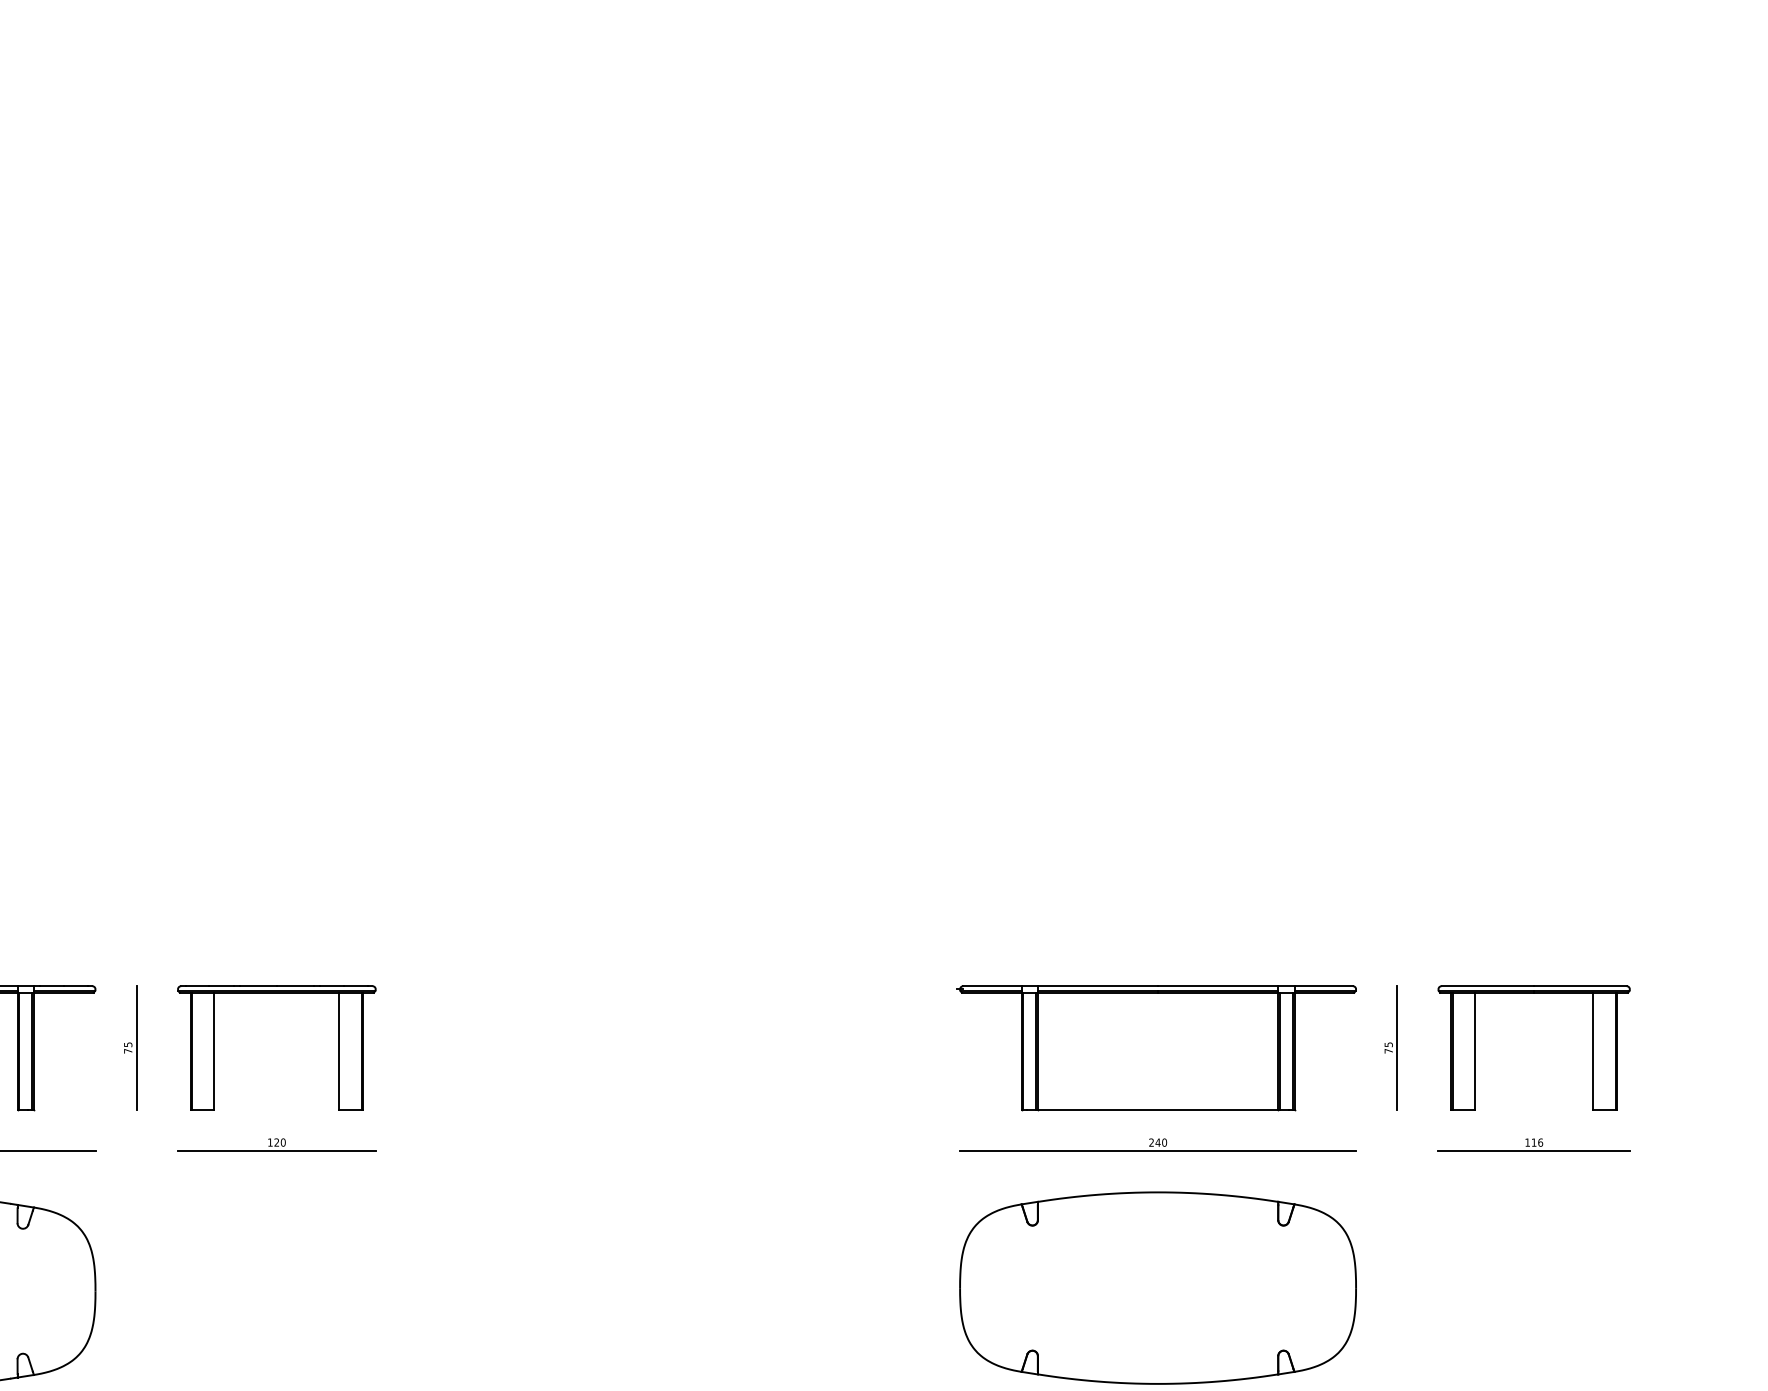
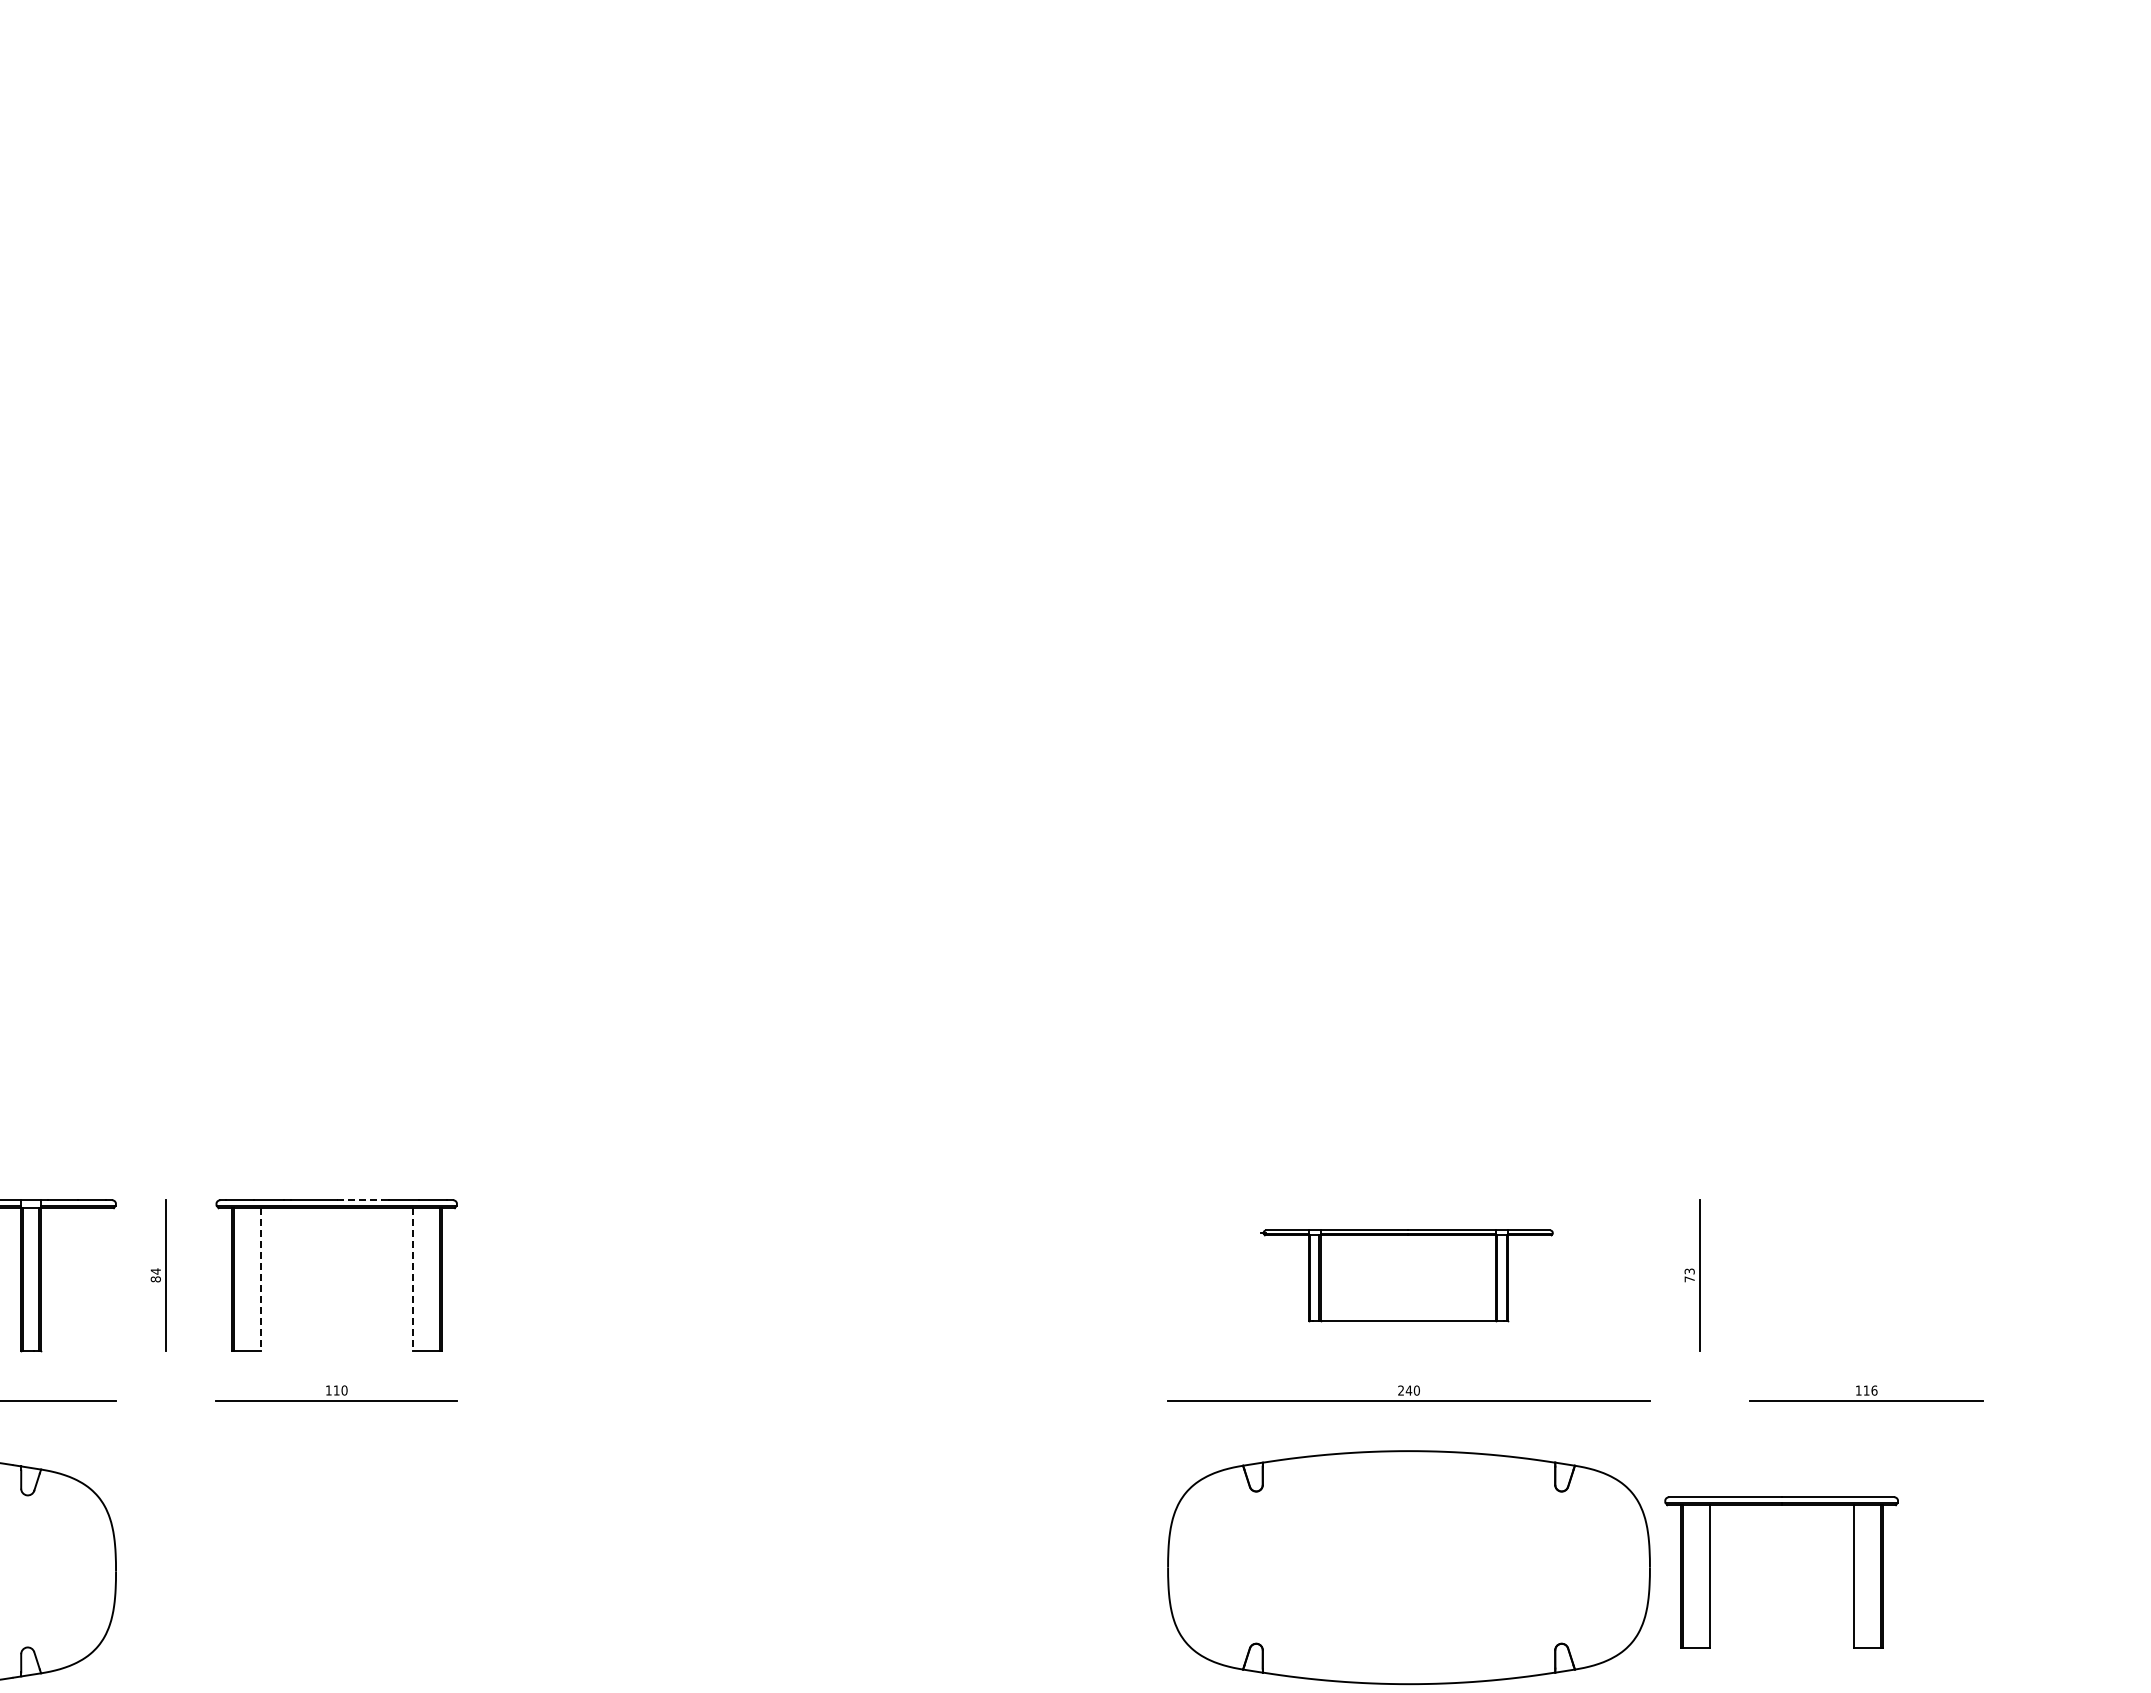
line: (295, 986) -> (359, 1200), solid -> dashed
part: (1534, 992) -> (1781, 1505), moved
text: (1387, 1044) -> (1688, 1271), 75 -> 73
text: (127, 1048) -> (155, 1275), 75 -> 84
part: (1156, 1048) -> (1406, 1275), size x0.6
line: (214, 1051) -> (260, 1279), solid -> dashed
line: (339, 1051) -> (412, 1279), solid -> dashed
text: (276, 1142) -> (336, 1390), 120 -> 110

